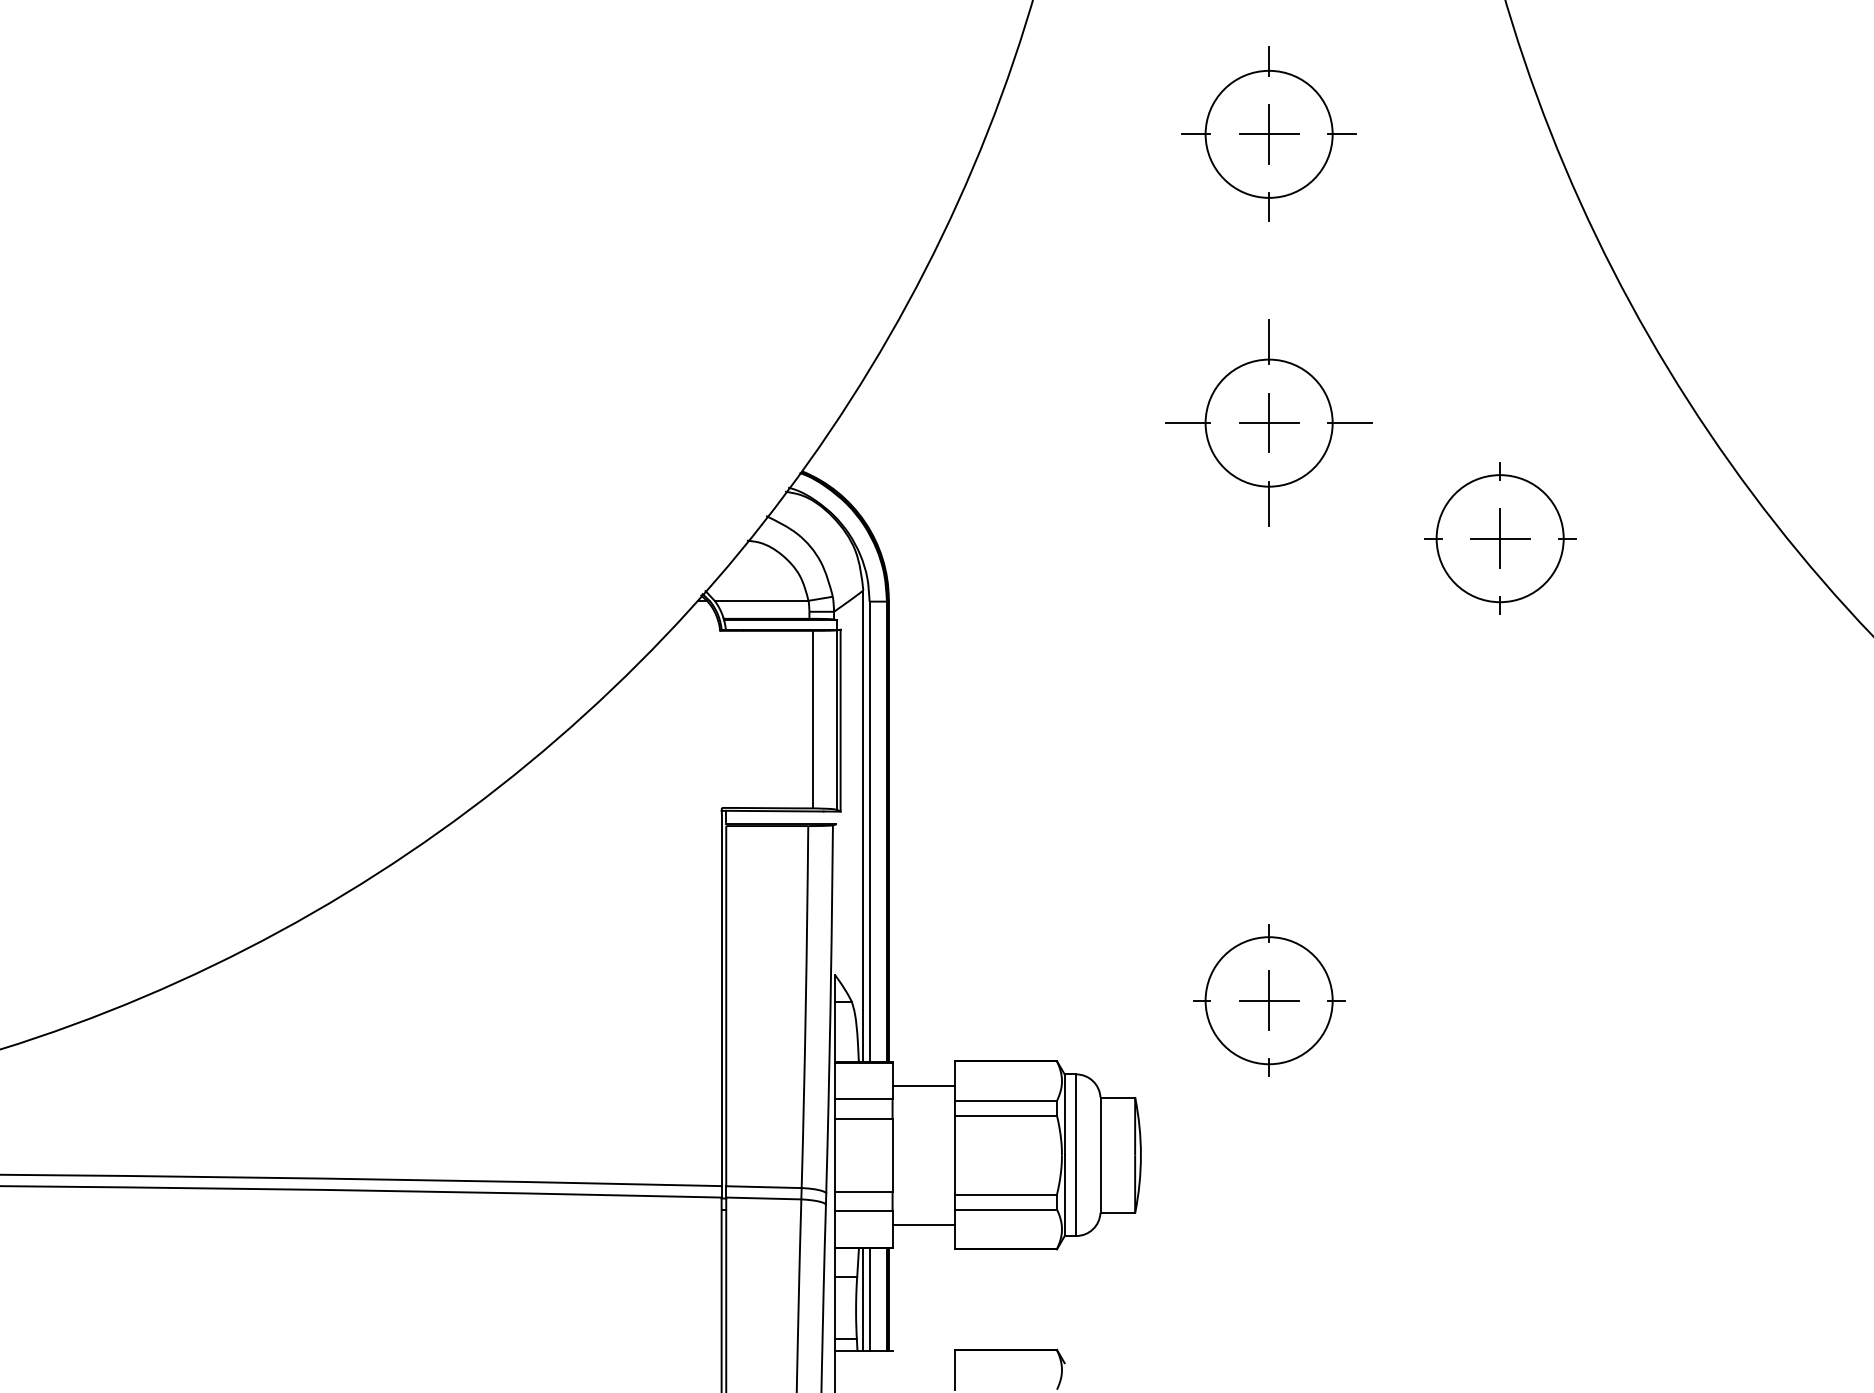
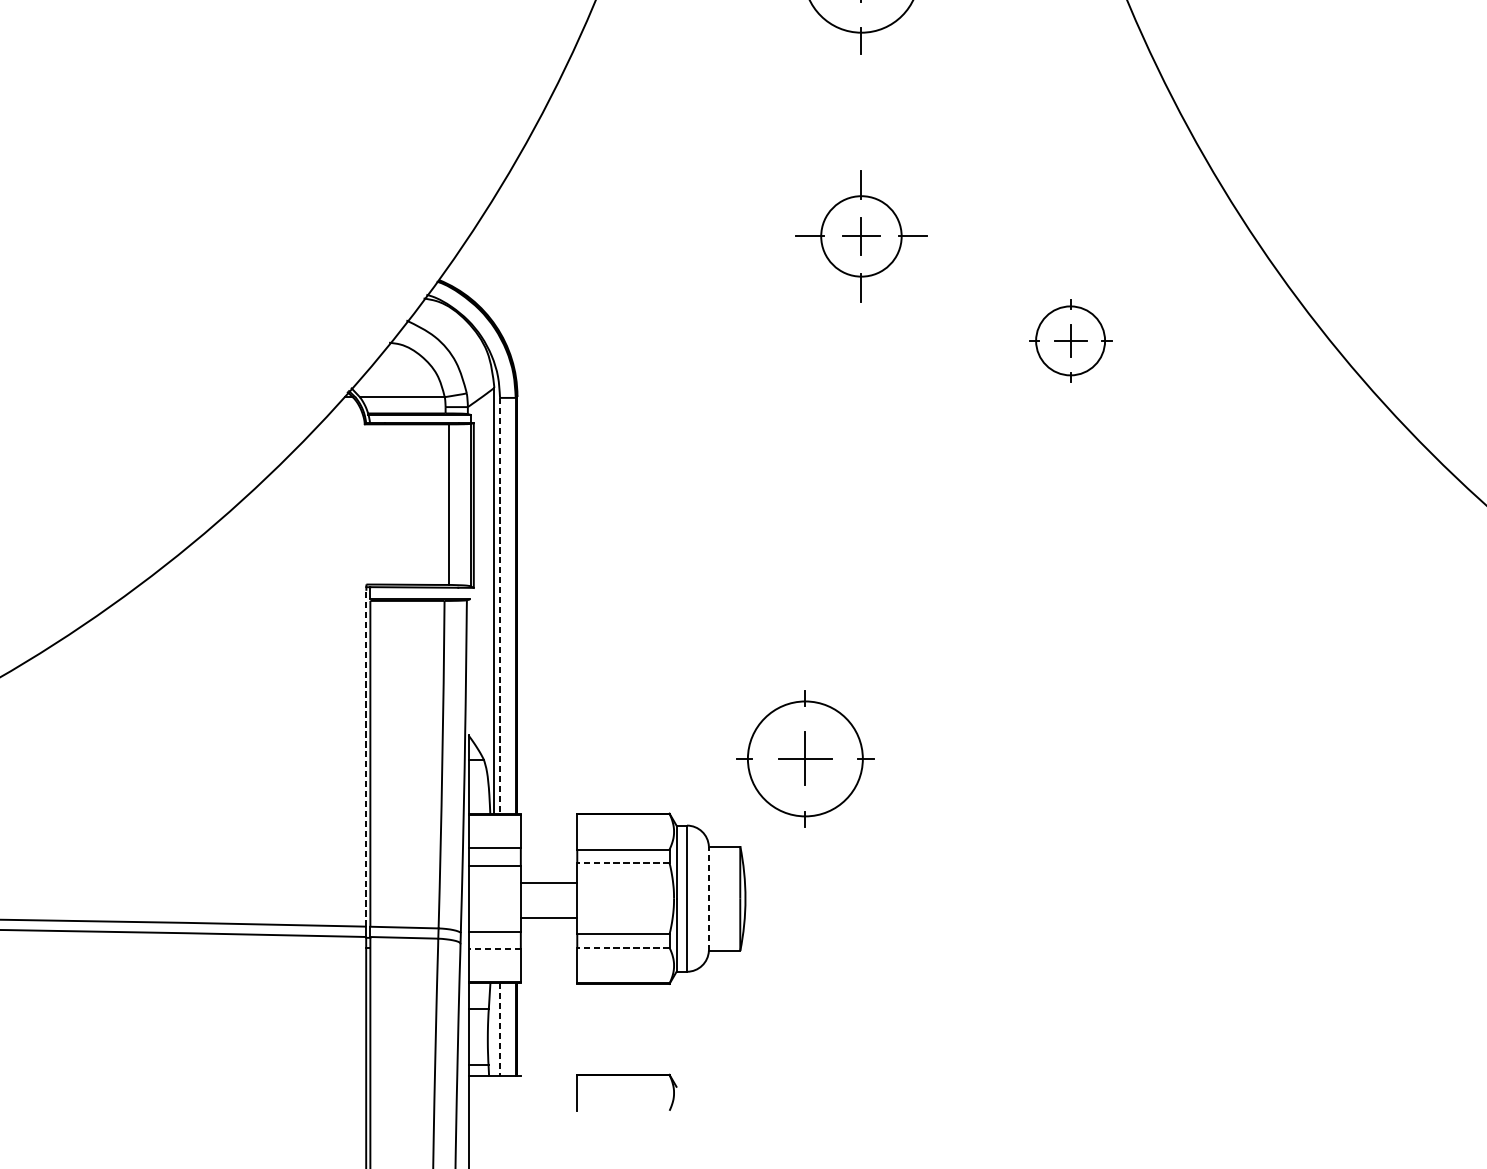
part: (1268, 422) -> (860, 235), size x0.7
part: (1500, 538) -> (1070, 340), size x0.6
line: (869, 832) -> (499, 606), solid -> dashed
line: (721, 1000) -> (366, 758), solid -> dashed
part: (1269, 1000) -> (805, 758), moved
line: (923, 1085) -> (548, 882), moved
line: (1005, 1115) -> (622, 862), solid -> dashed
line: (1100, 1155) -> (708, 898), solid -> dashed
line: (1005, 1209) -> (622, 947), solid -> dashed
line: (863, 1211) -> (494, 949), solid -> dashed
line: (923, 1224) -> (548, 917), moved
line: (863, 1299) -> (494, 1029), removed
line: (869, 1300) -> (499, 1030), solid -> dashed

